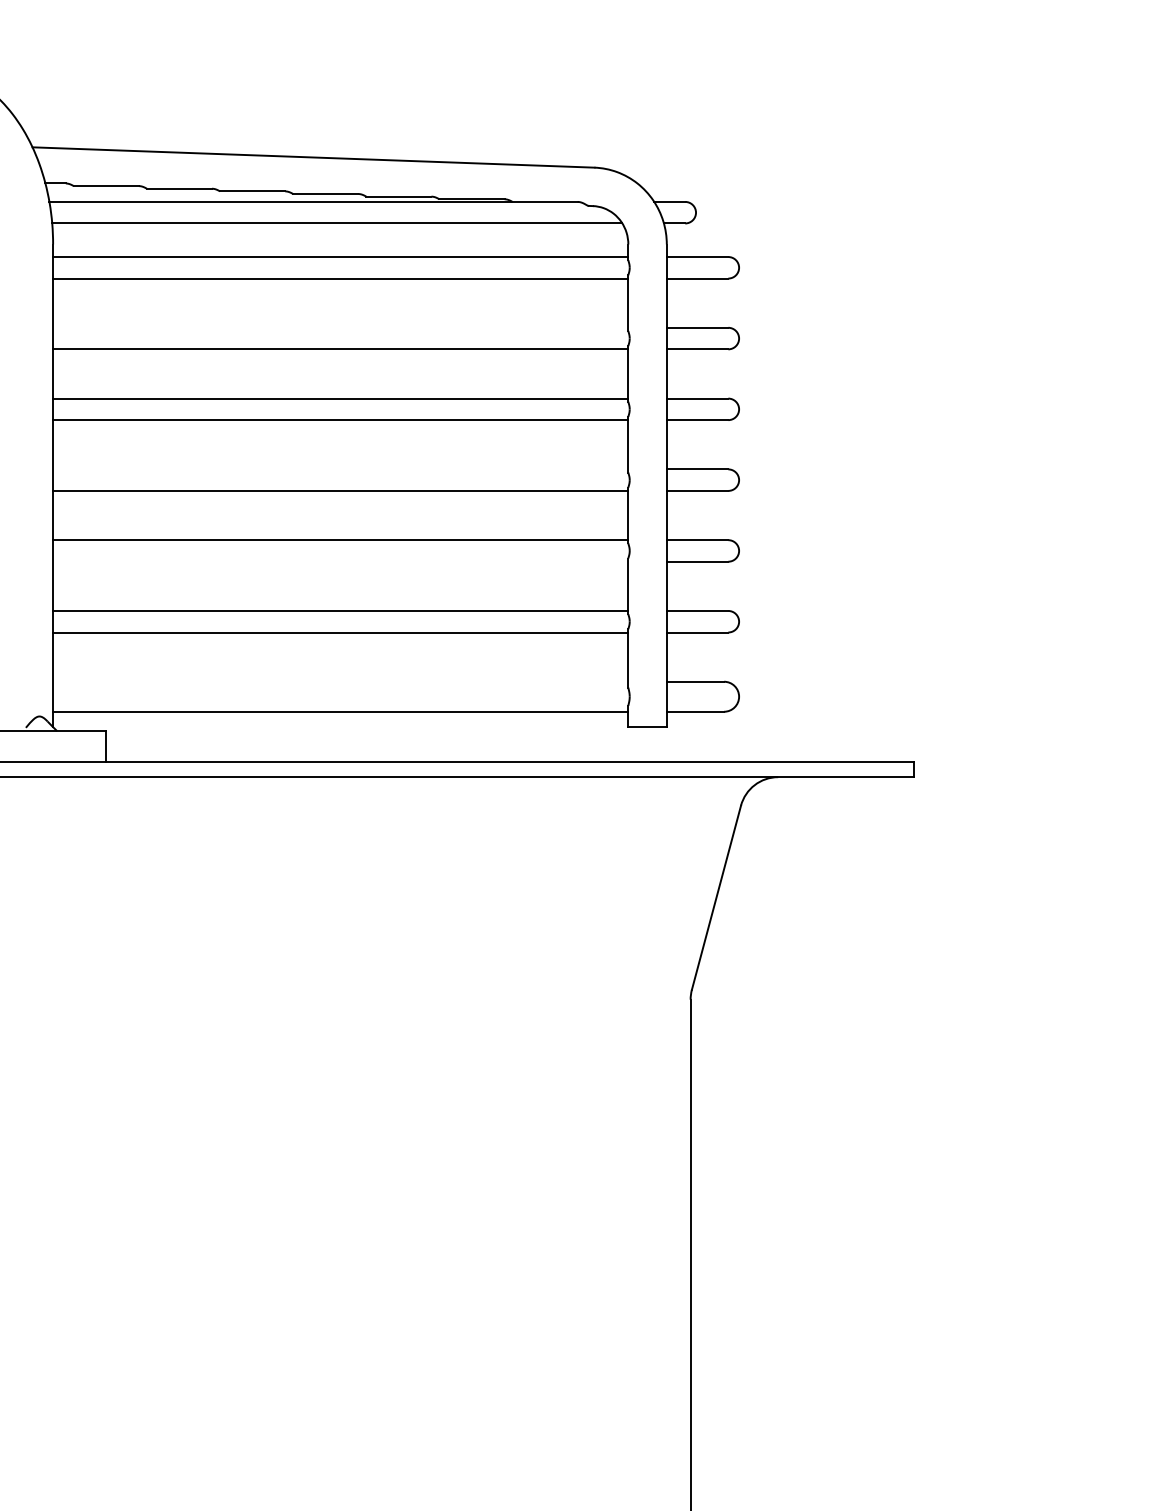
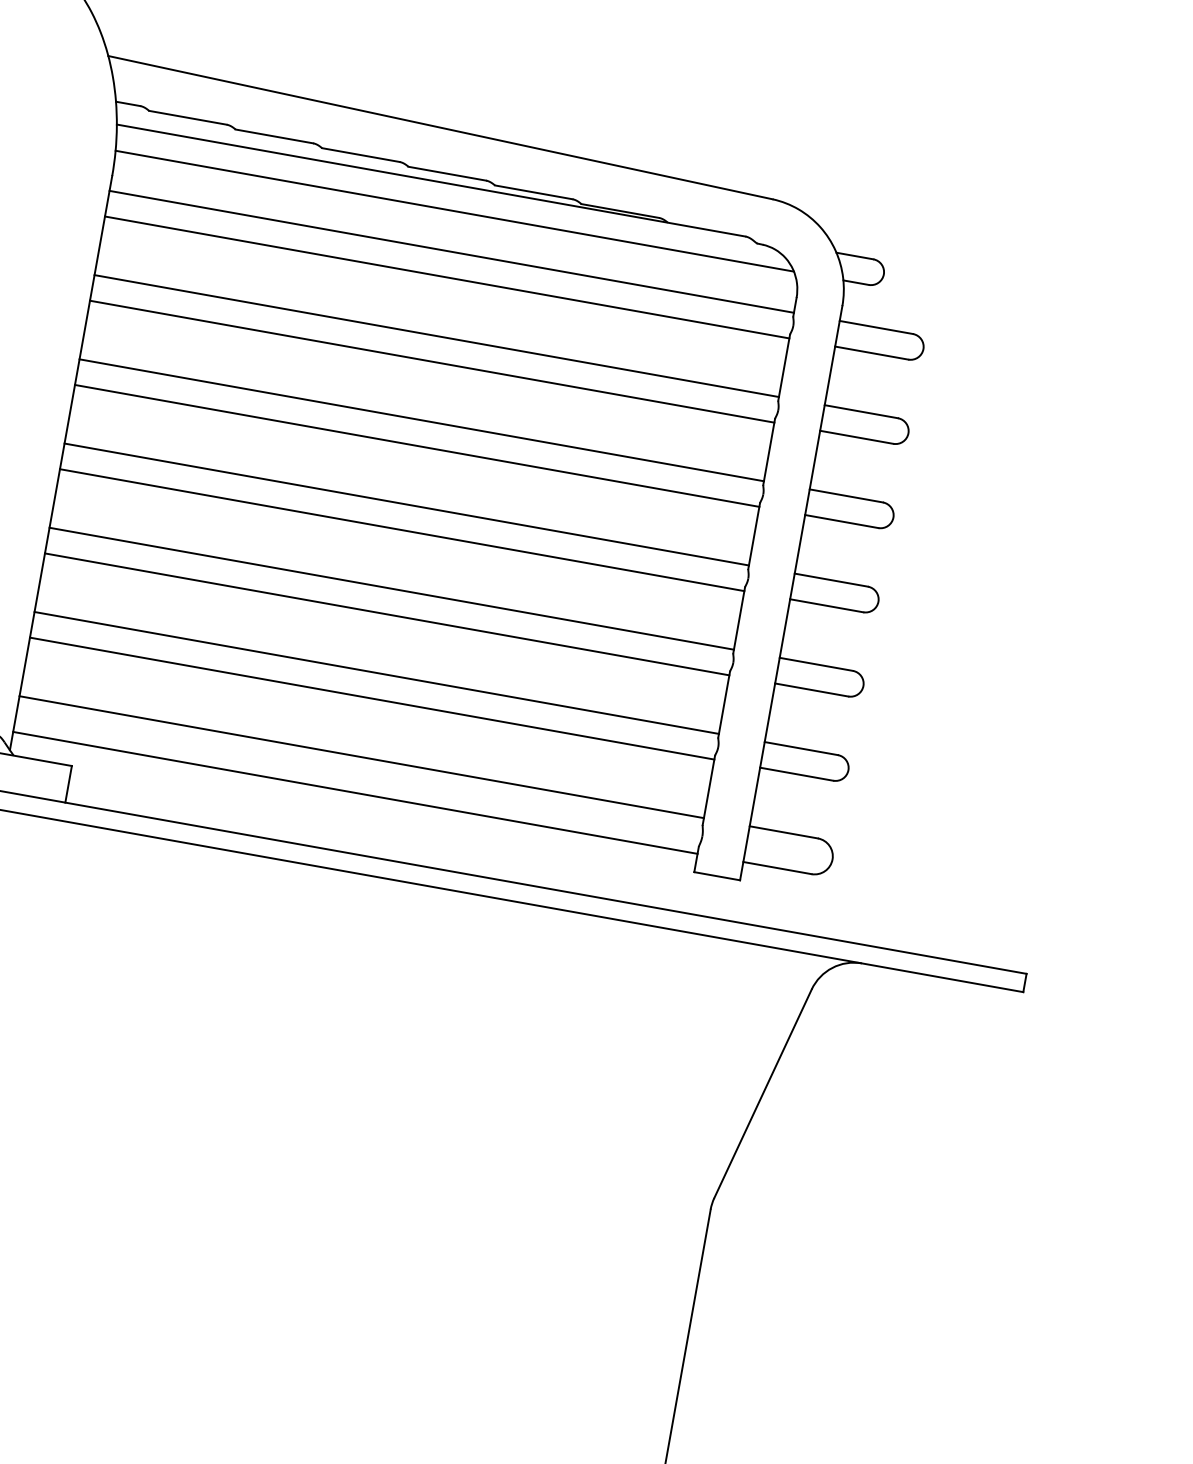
line: (340, 327) -> (436, 335), added
line: (340, 469) -> (406, 504), added
line: (340, 561) -> (386, 614), added
line: (340, 681) -> (361, 756), added

